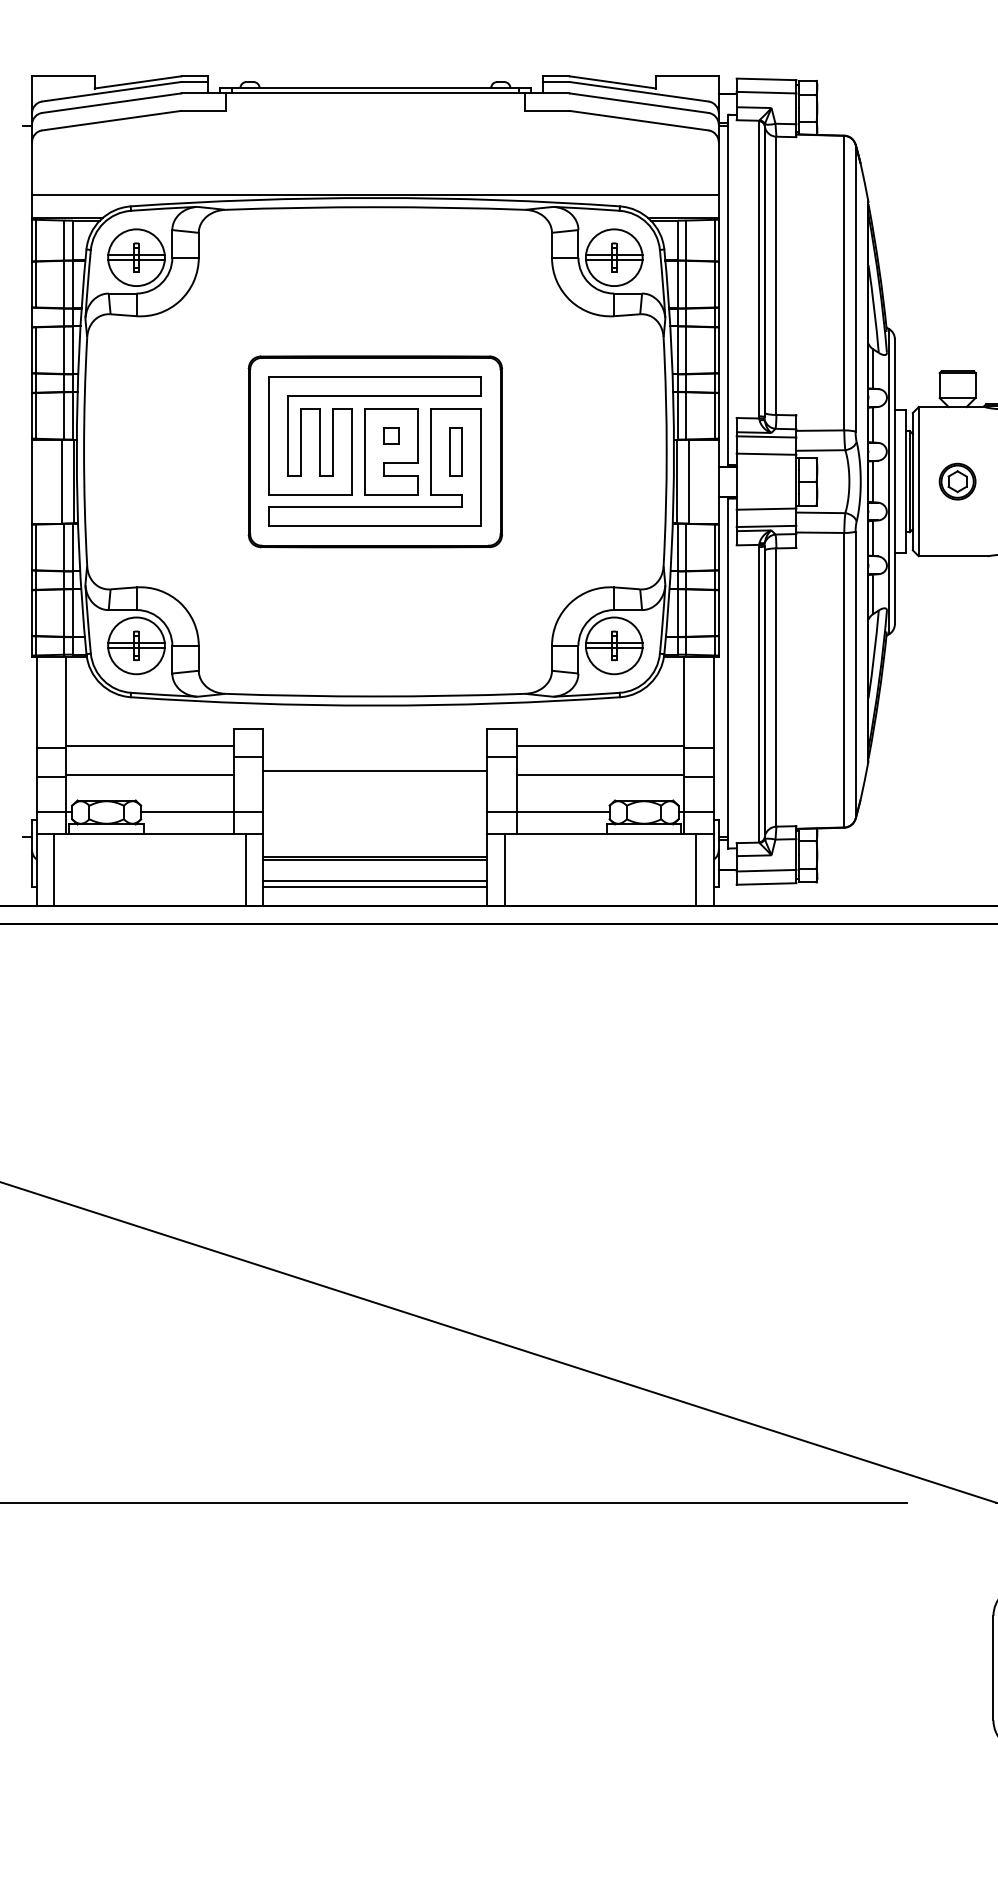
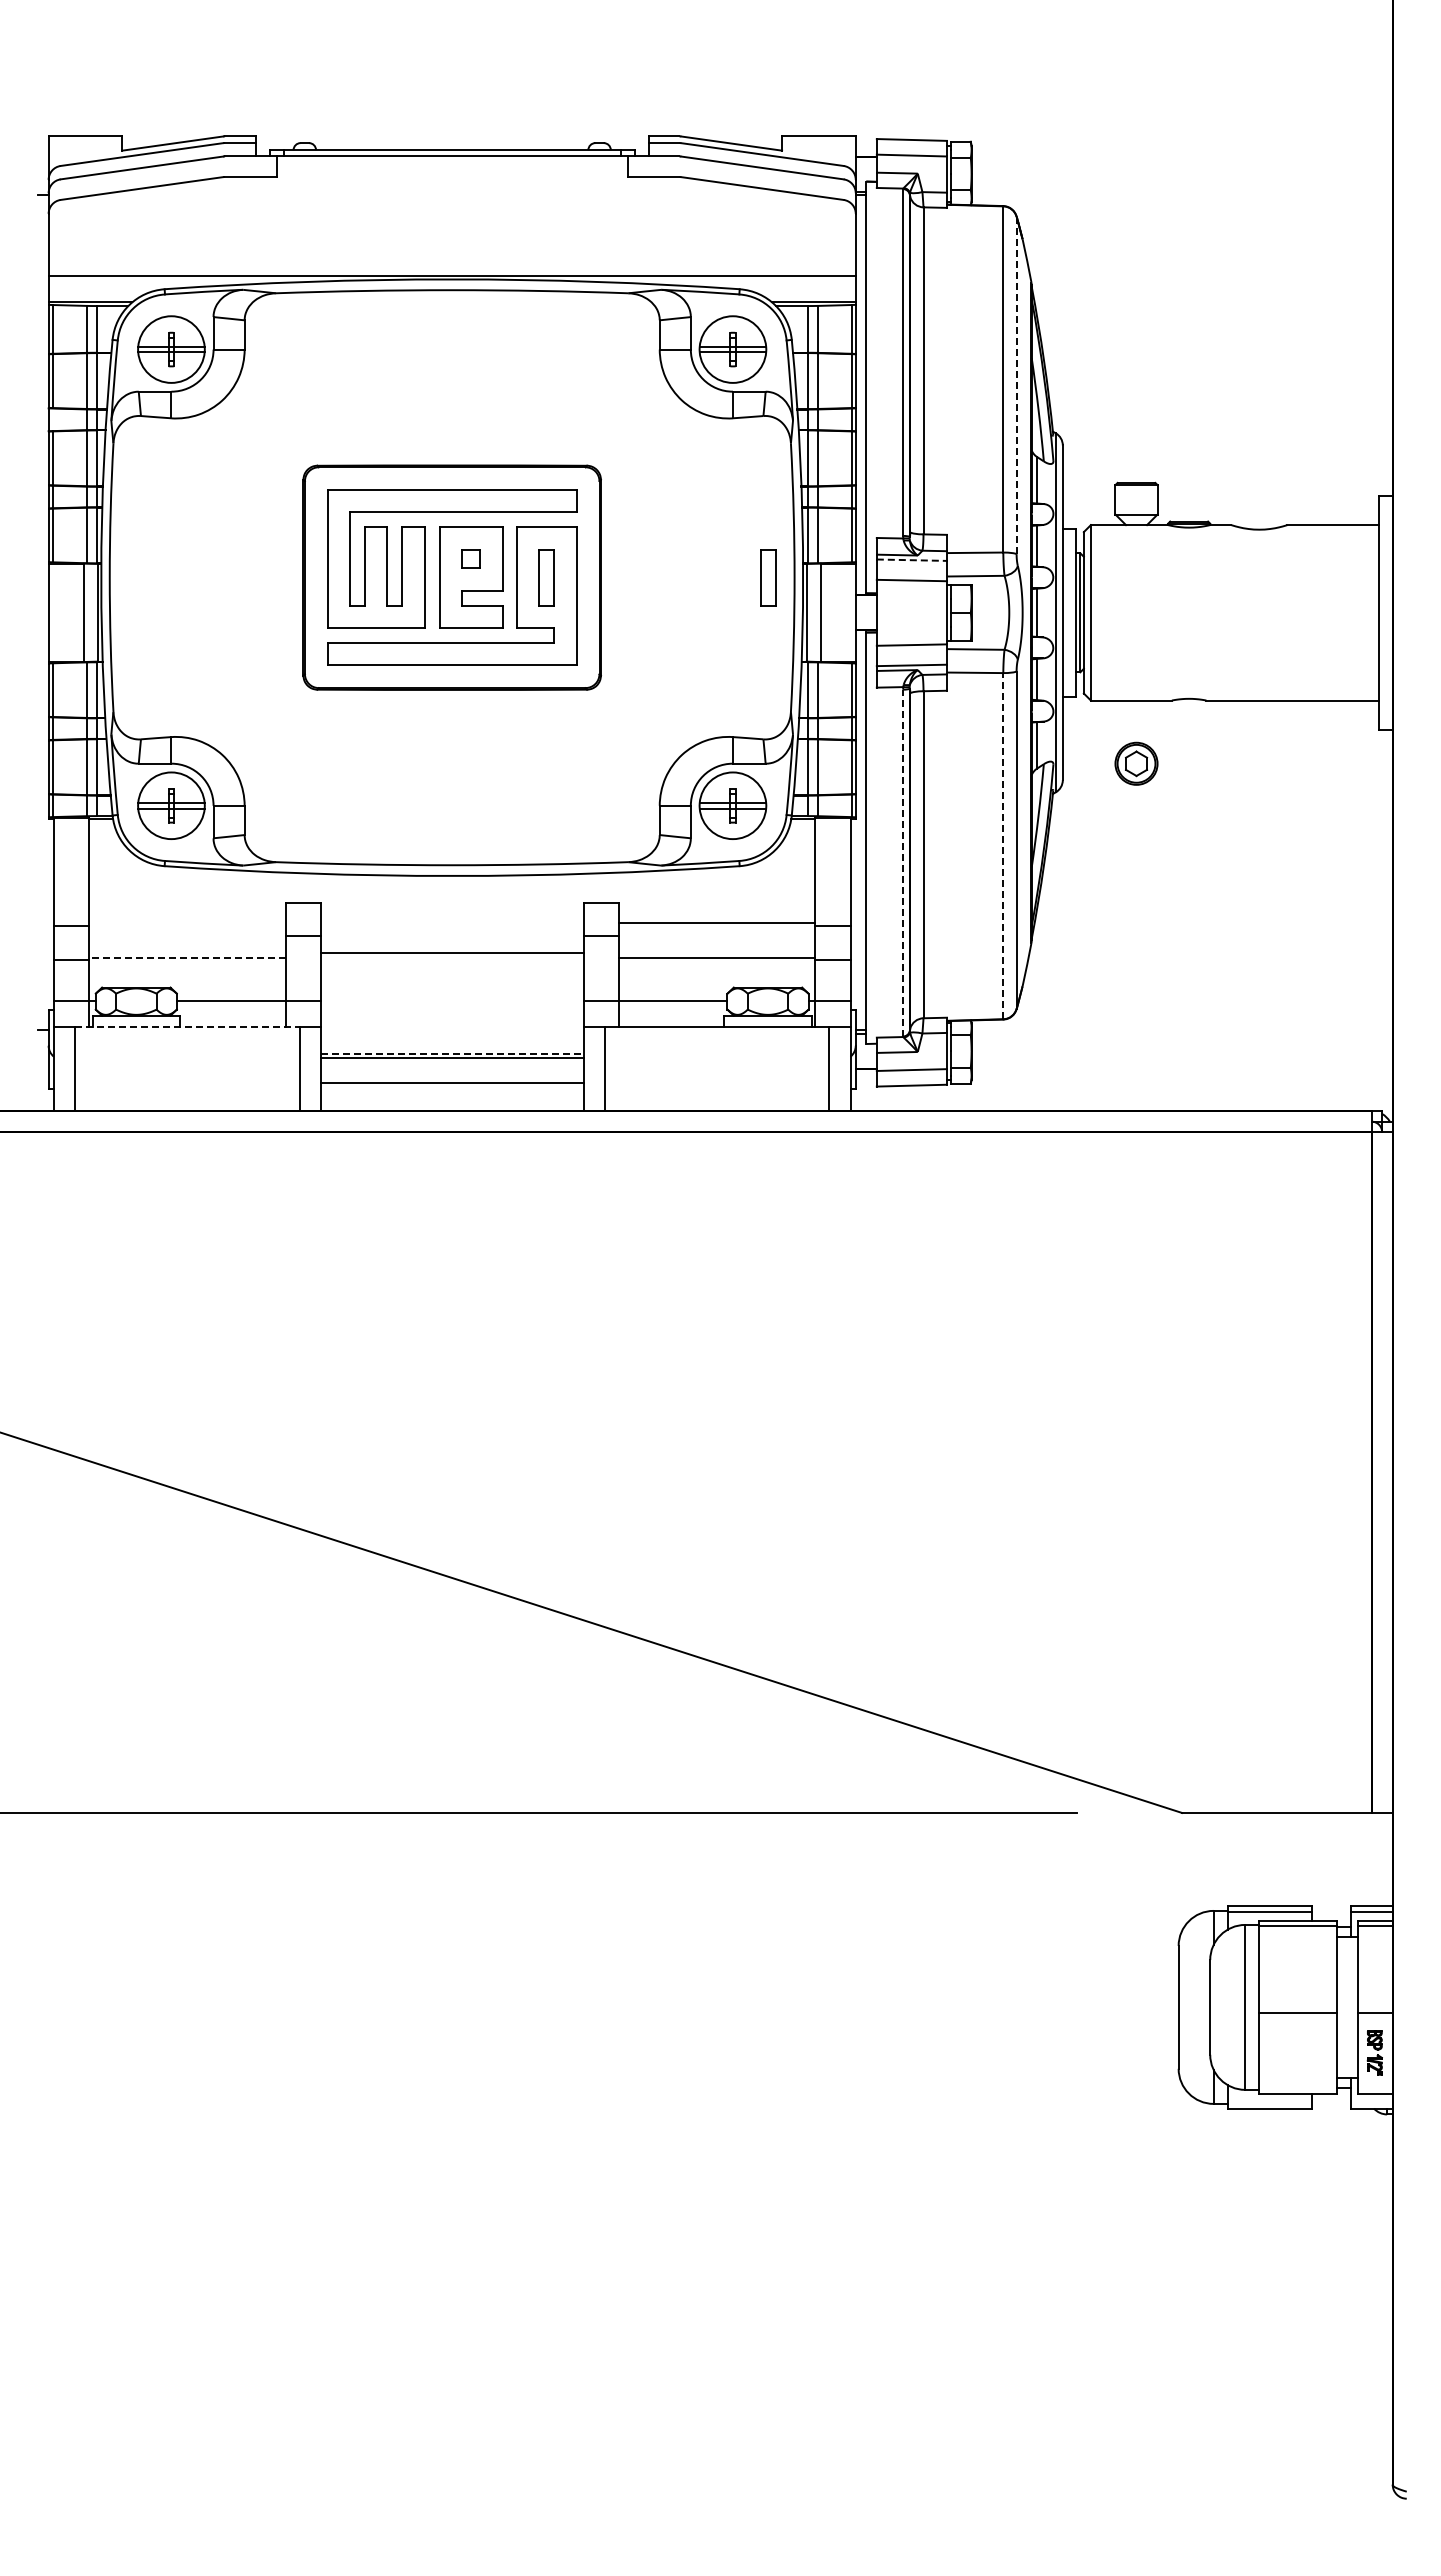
line: (855, 288) -> (1016, 385), solid -> dashed
line: (767, 437) -> (912, 560), solid -> dashed
part: (644, 451) -> (768, 577), added
part: (957, 481) -> (1136, 763), moved
line: (844, 679) -> (1003, 845), solid -> dashed
line: (759, 694) -> (903, 862), solid -> dashed
line: (149, 745) -> (186, 922), removed
line: (149, 775) -> (186, 958), solid -> dashed
line: (150, 833) -> (187, 1026), solid -> dashed
line: (375, 856) -> (452, 1053), solid -> dashed
line: (374, 887) -> (451, 1089), removed

